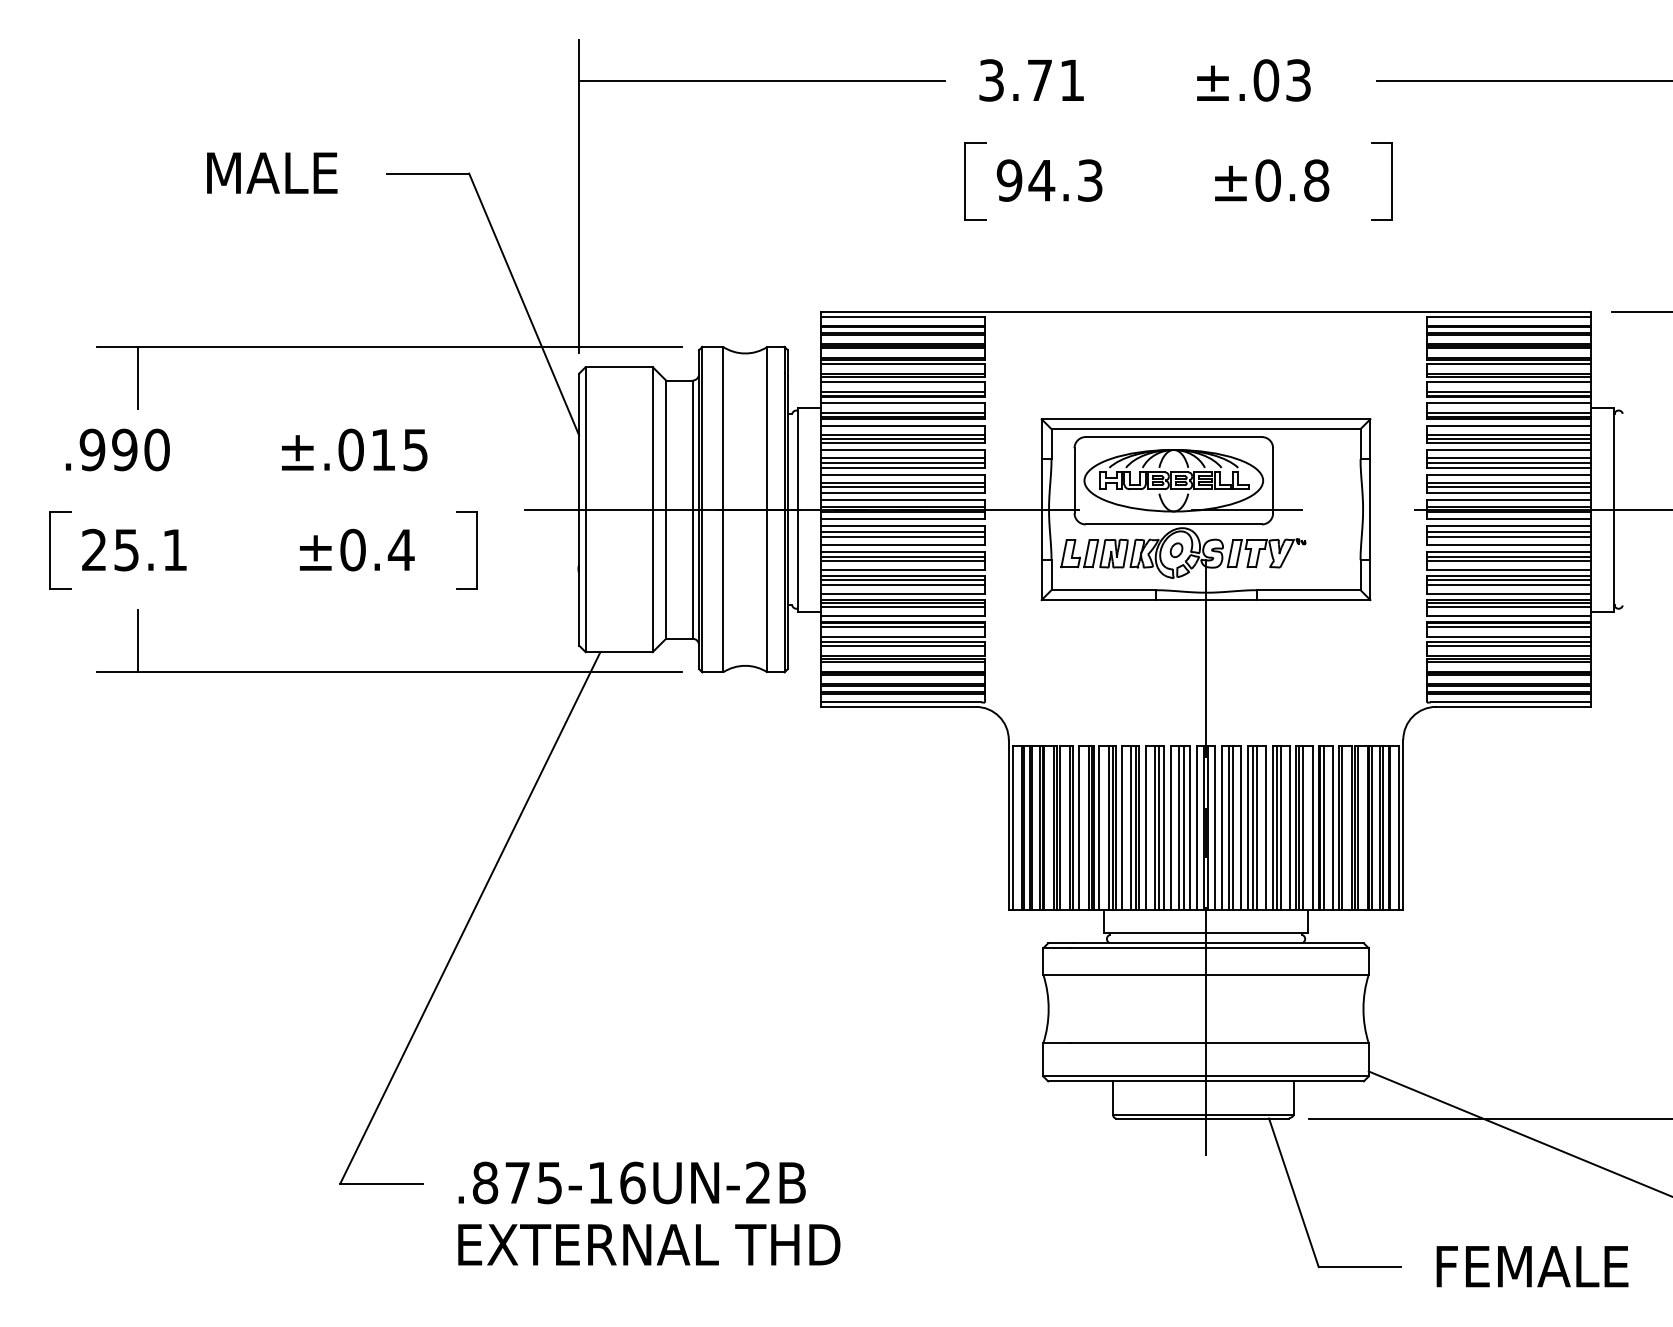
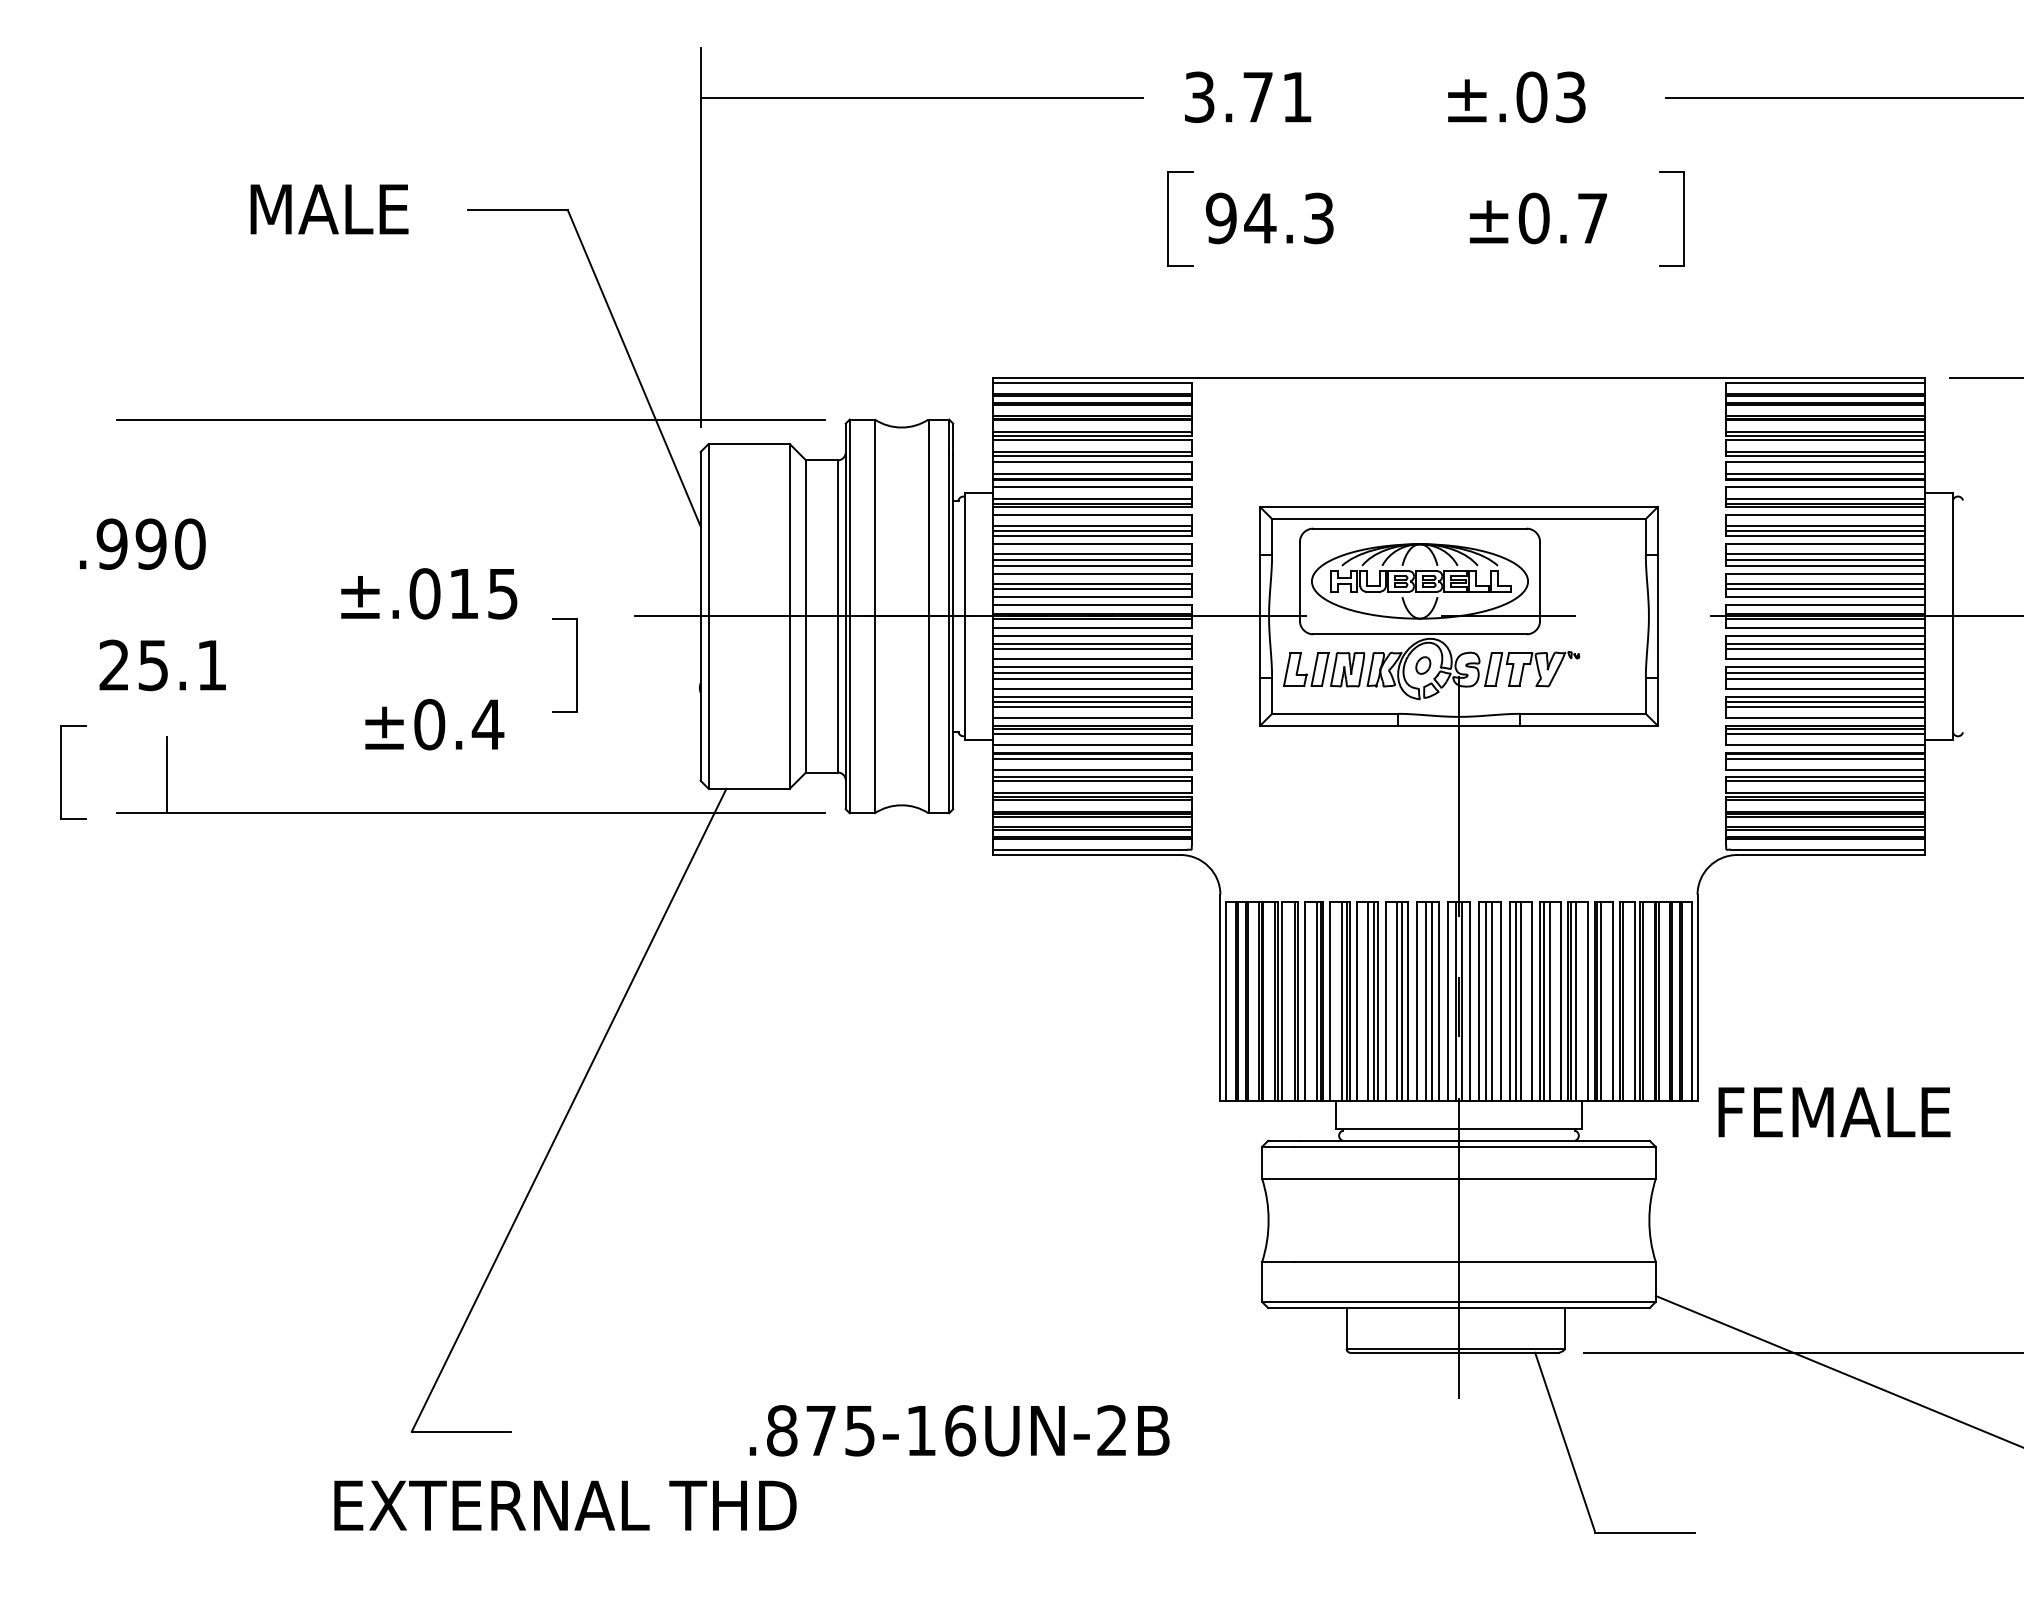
text: (1316, 180) -> (1592, 218), ±0.8 -> ±0.7
line: (137, 377) -> (166, 456), removed
text: (354, 449) -> (429, 593), moved
text: (357, 549) -> (435, 723), moved
part: (50, 550) -> (61, 772), moved
text: (631, 1182) -> (958, 1430), moved
text: (649, 1244) -> (565, 1505), moved
text: (1532, 1266) -> (1834, 1112), moved

